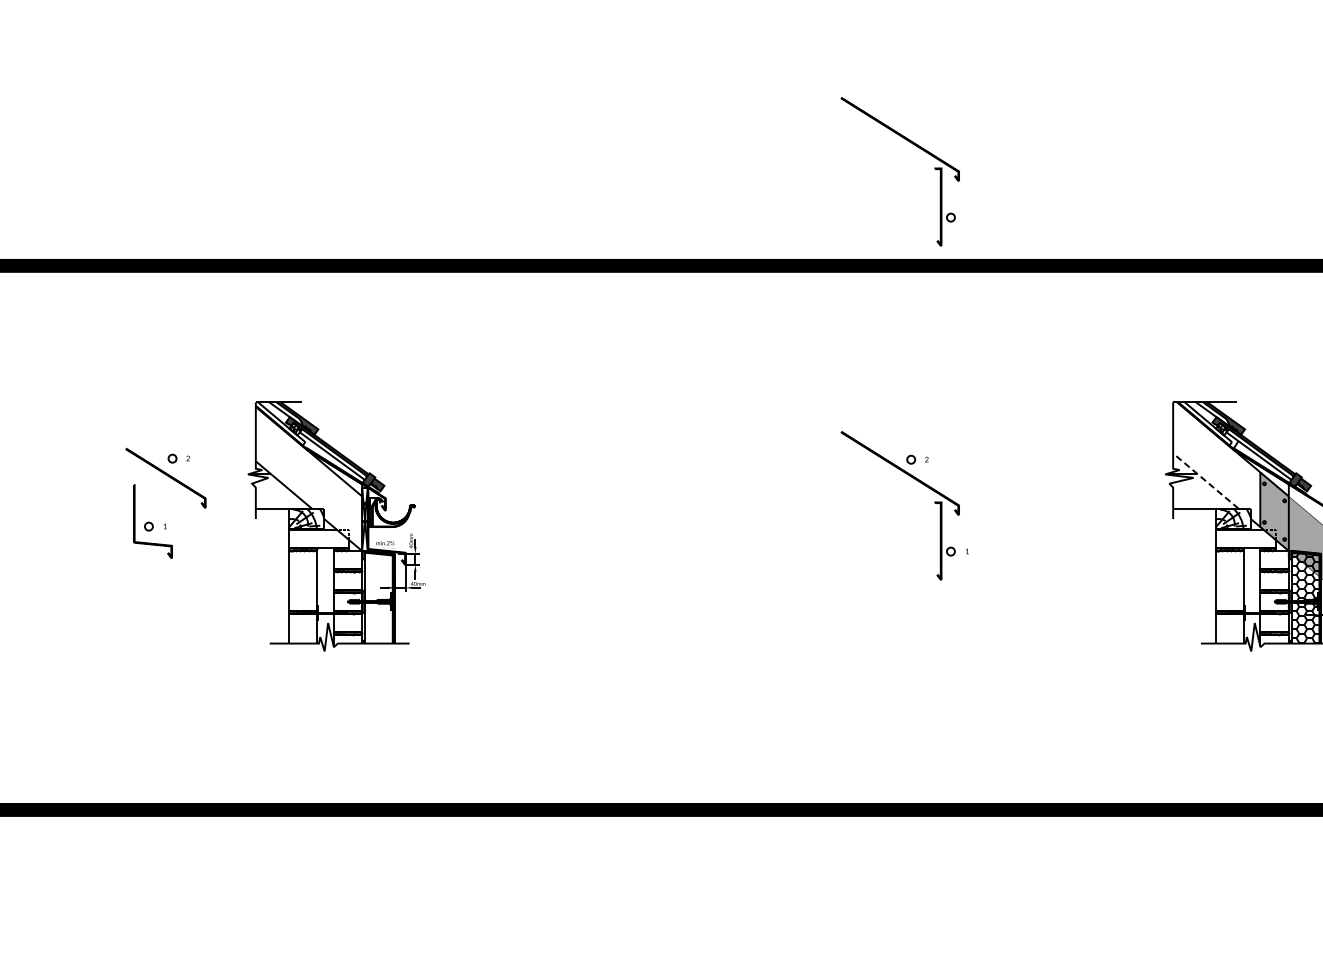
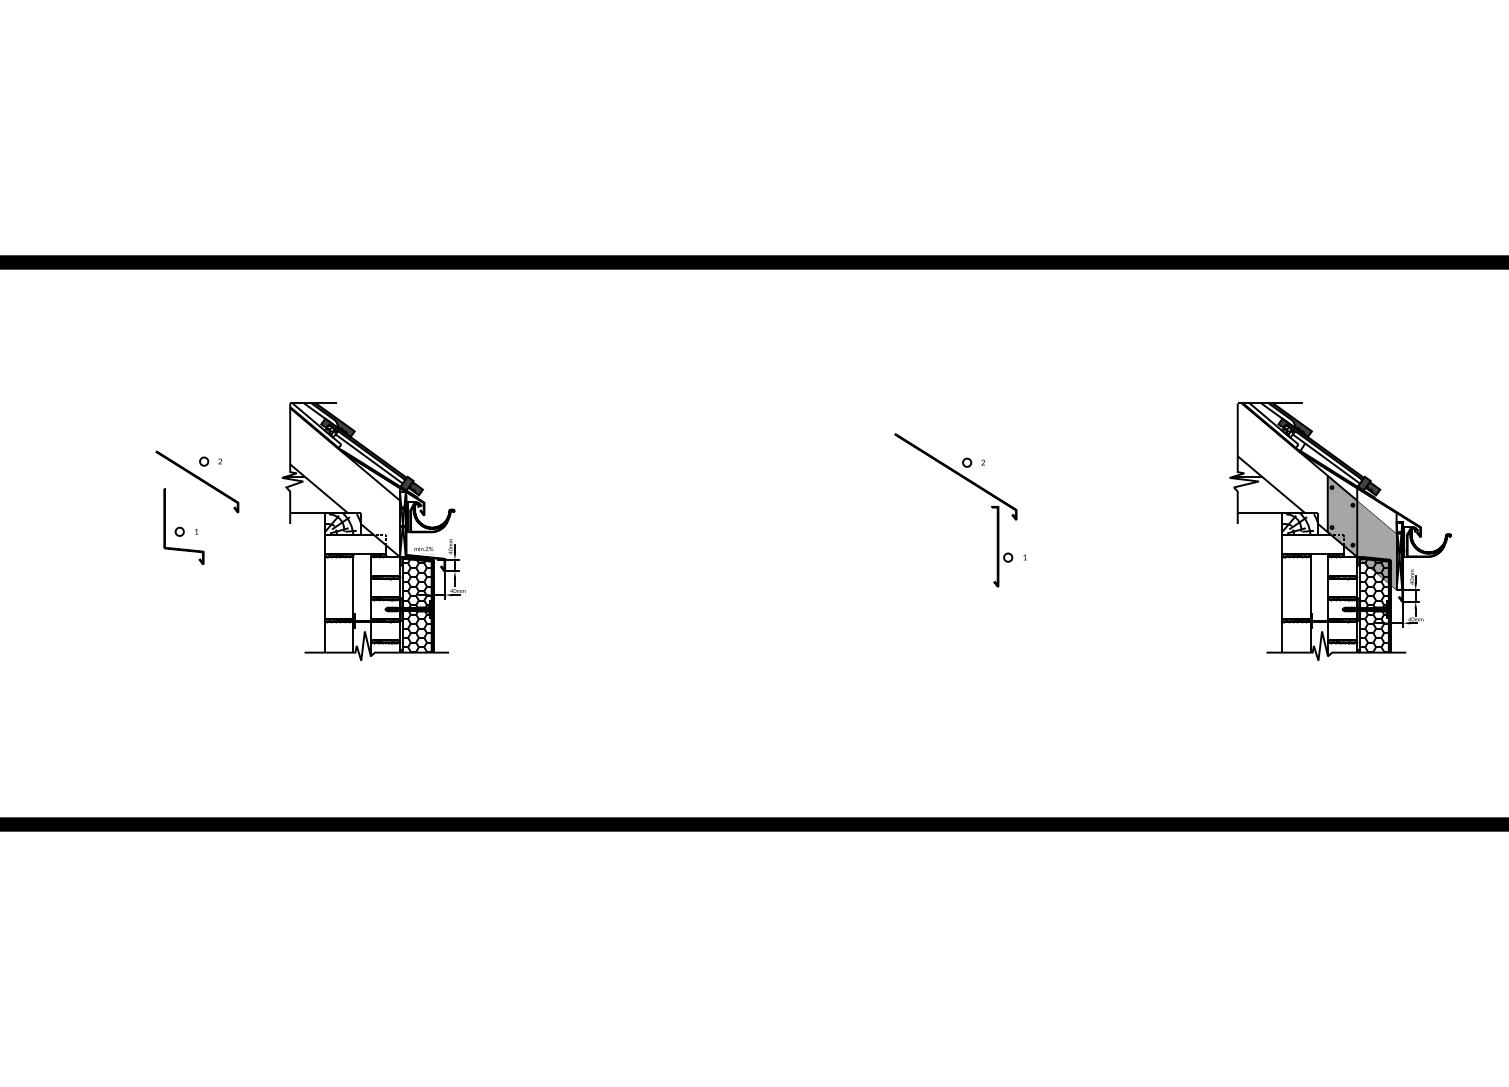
part: (916, 146) -> (972, 139), removed
line: (1205, 480) -> (1271, 484), dashed -> solid
hatch: (378, 597) -> (416, 605), added

